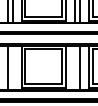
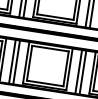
line: (12, 67) -> (16, 62), added
line: (75, 67) -> (78, 71), added

